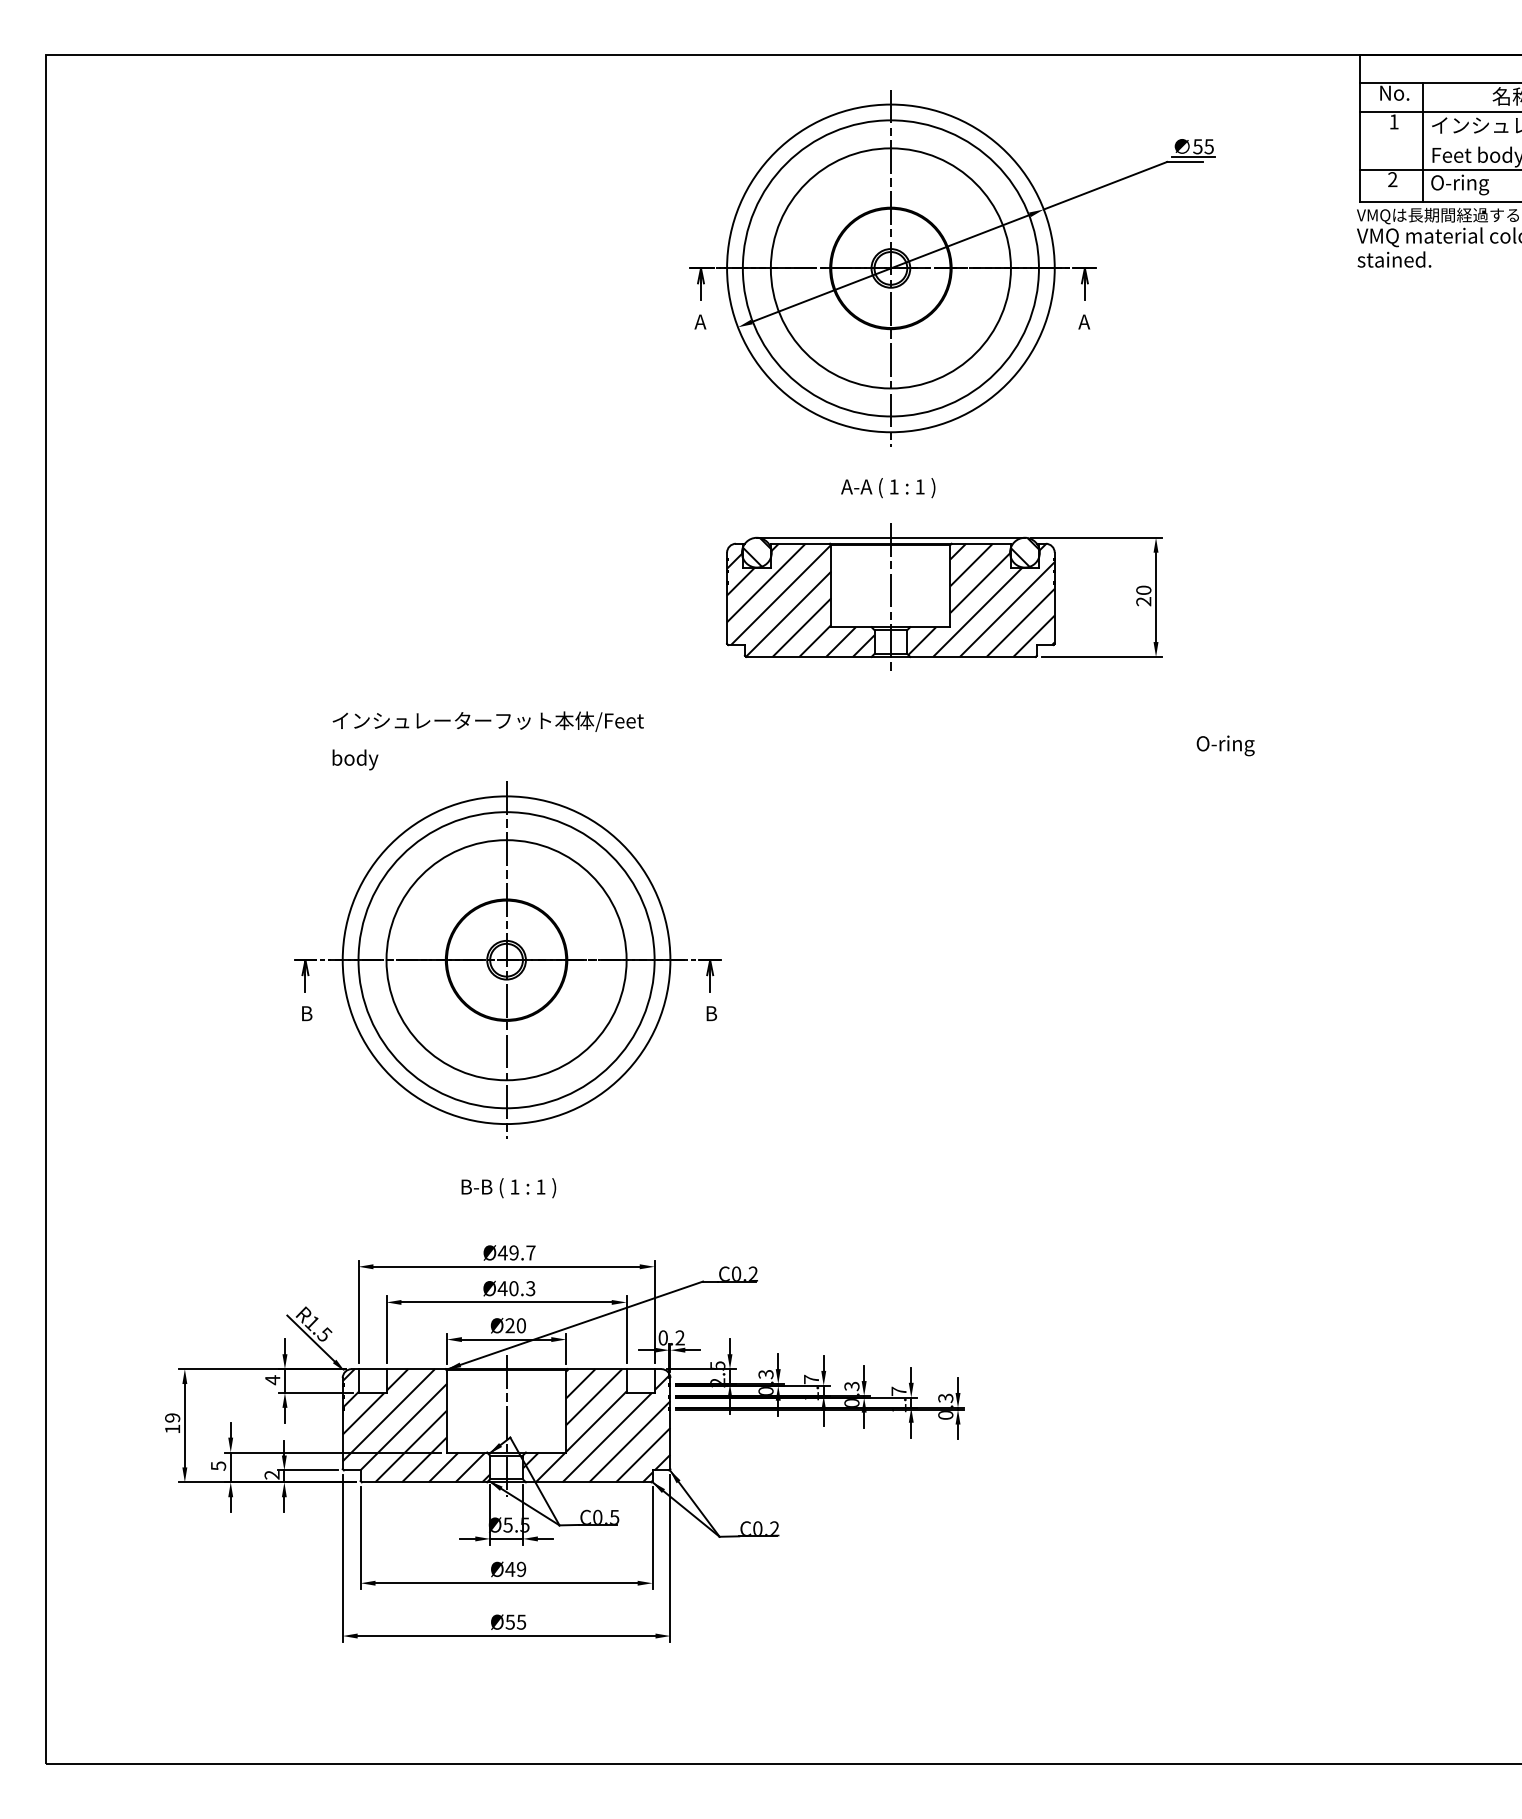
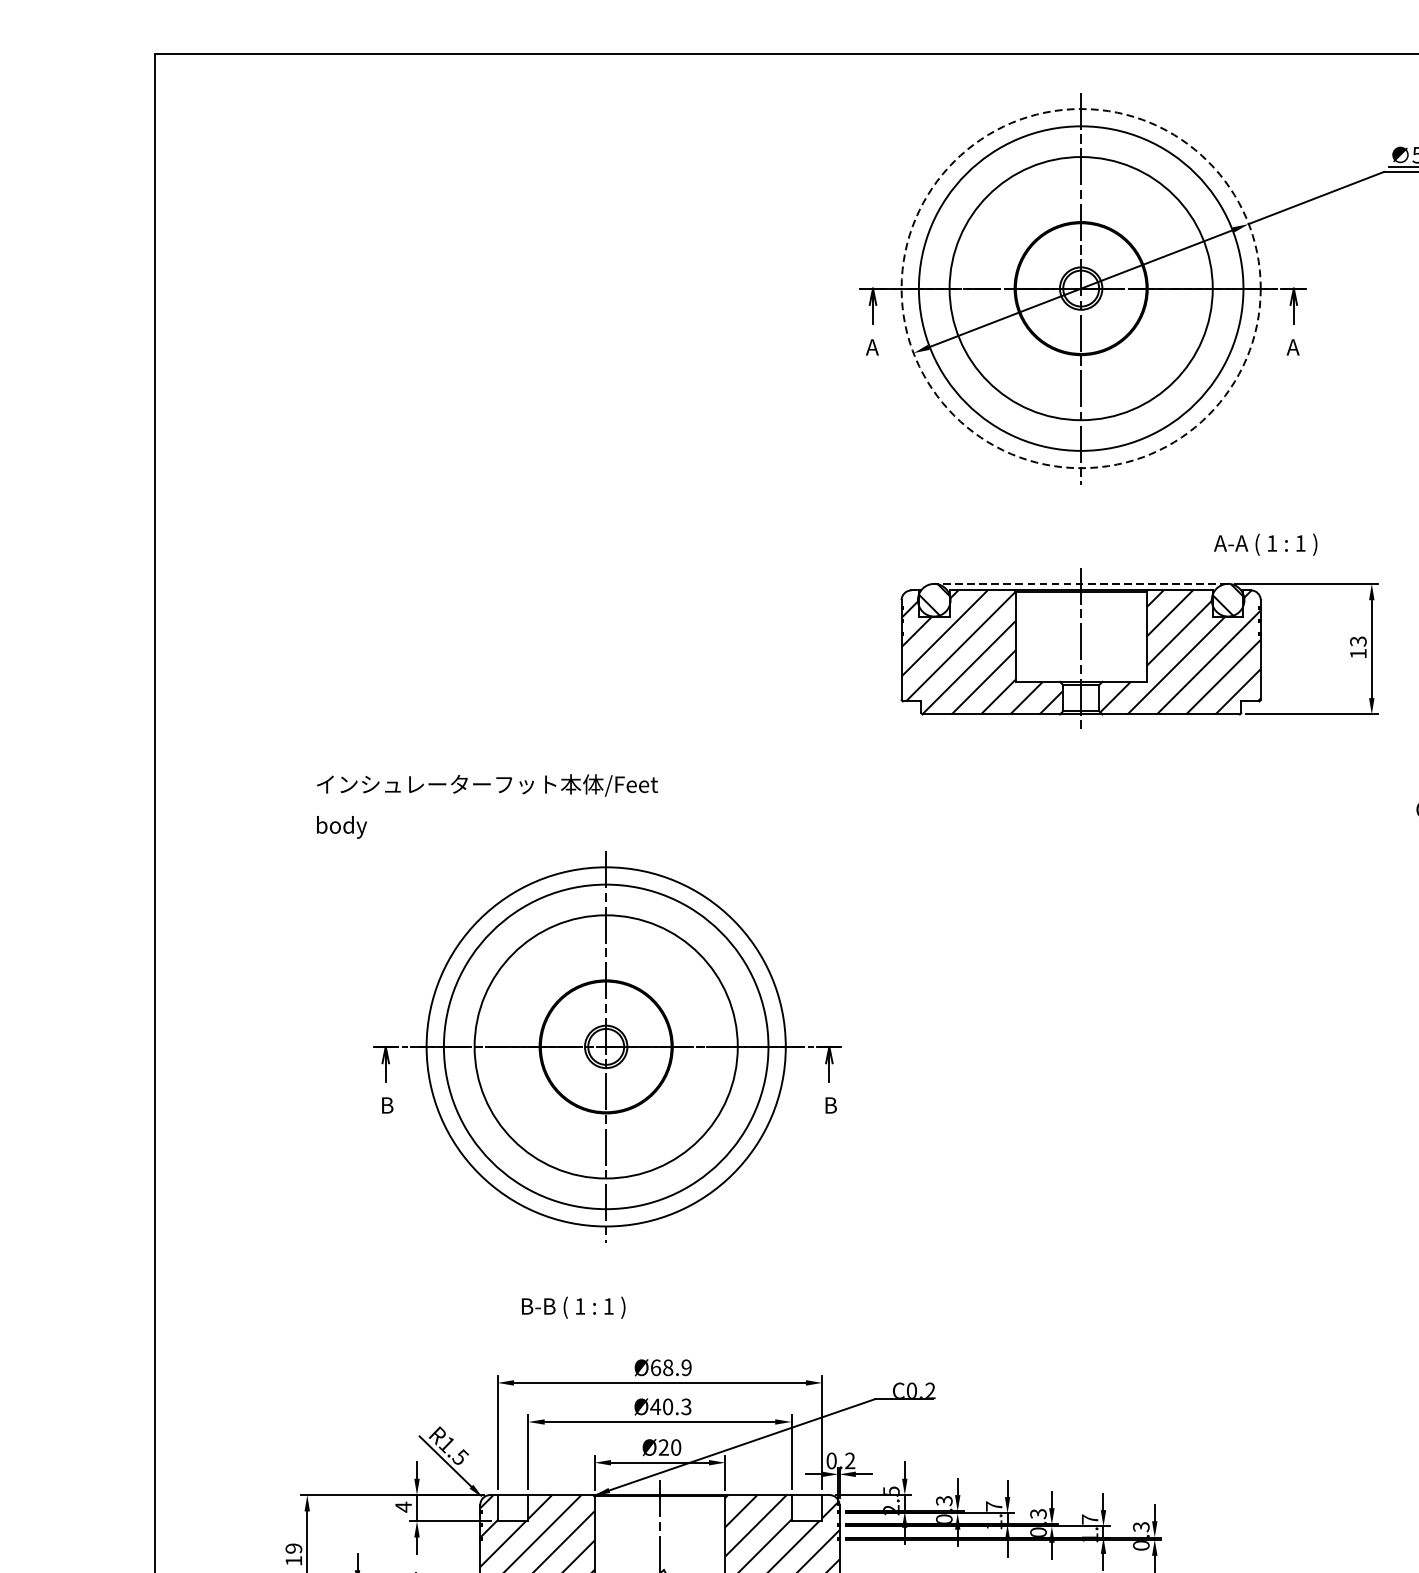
circle: (890, 268) -> (1080, 288), solid -> dashed
text: (888, 488) -> (1265, 545), moved
line: (890, 537) -> (1080, 583), solid -> dashed
text: (1143, 595) -> (1358, 647), 20 -> 13
text: (487, 740) -> (486, 806), moved
part: (507, 959) -> (607, 1046), moved
text: (508, 1188) -> (573, 1308), moved
text: (516, 1252) -> (670, 1367), Ø49.7 -> Ø68.9

